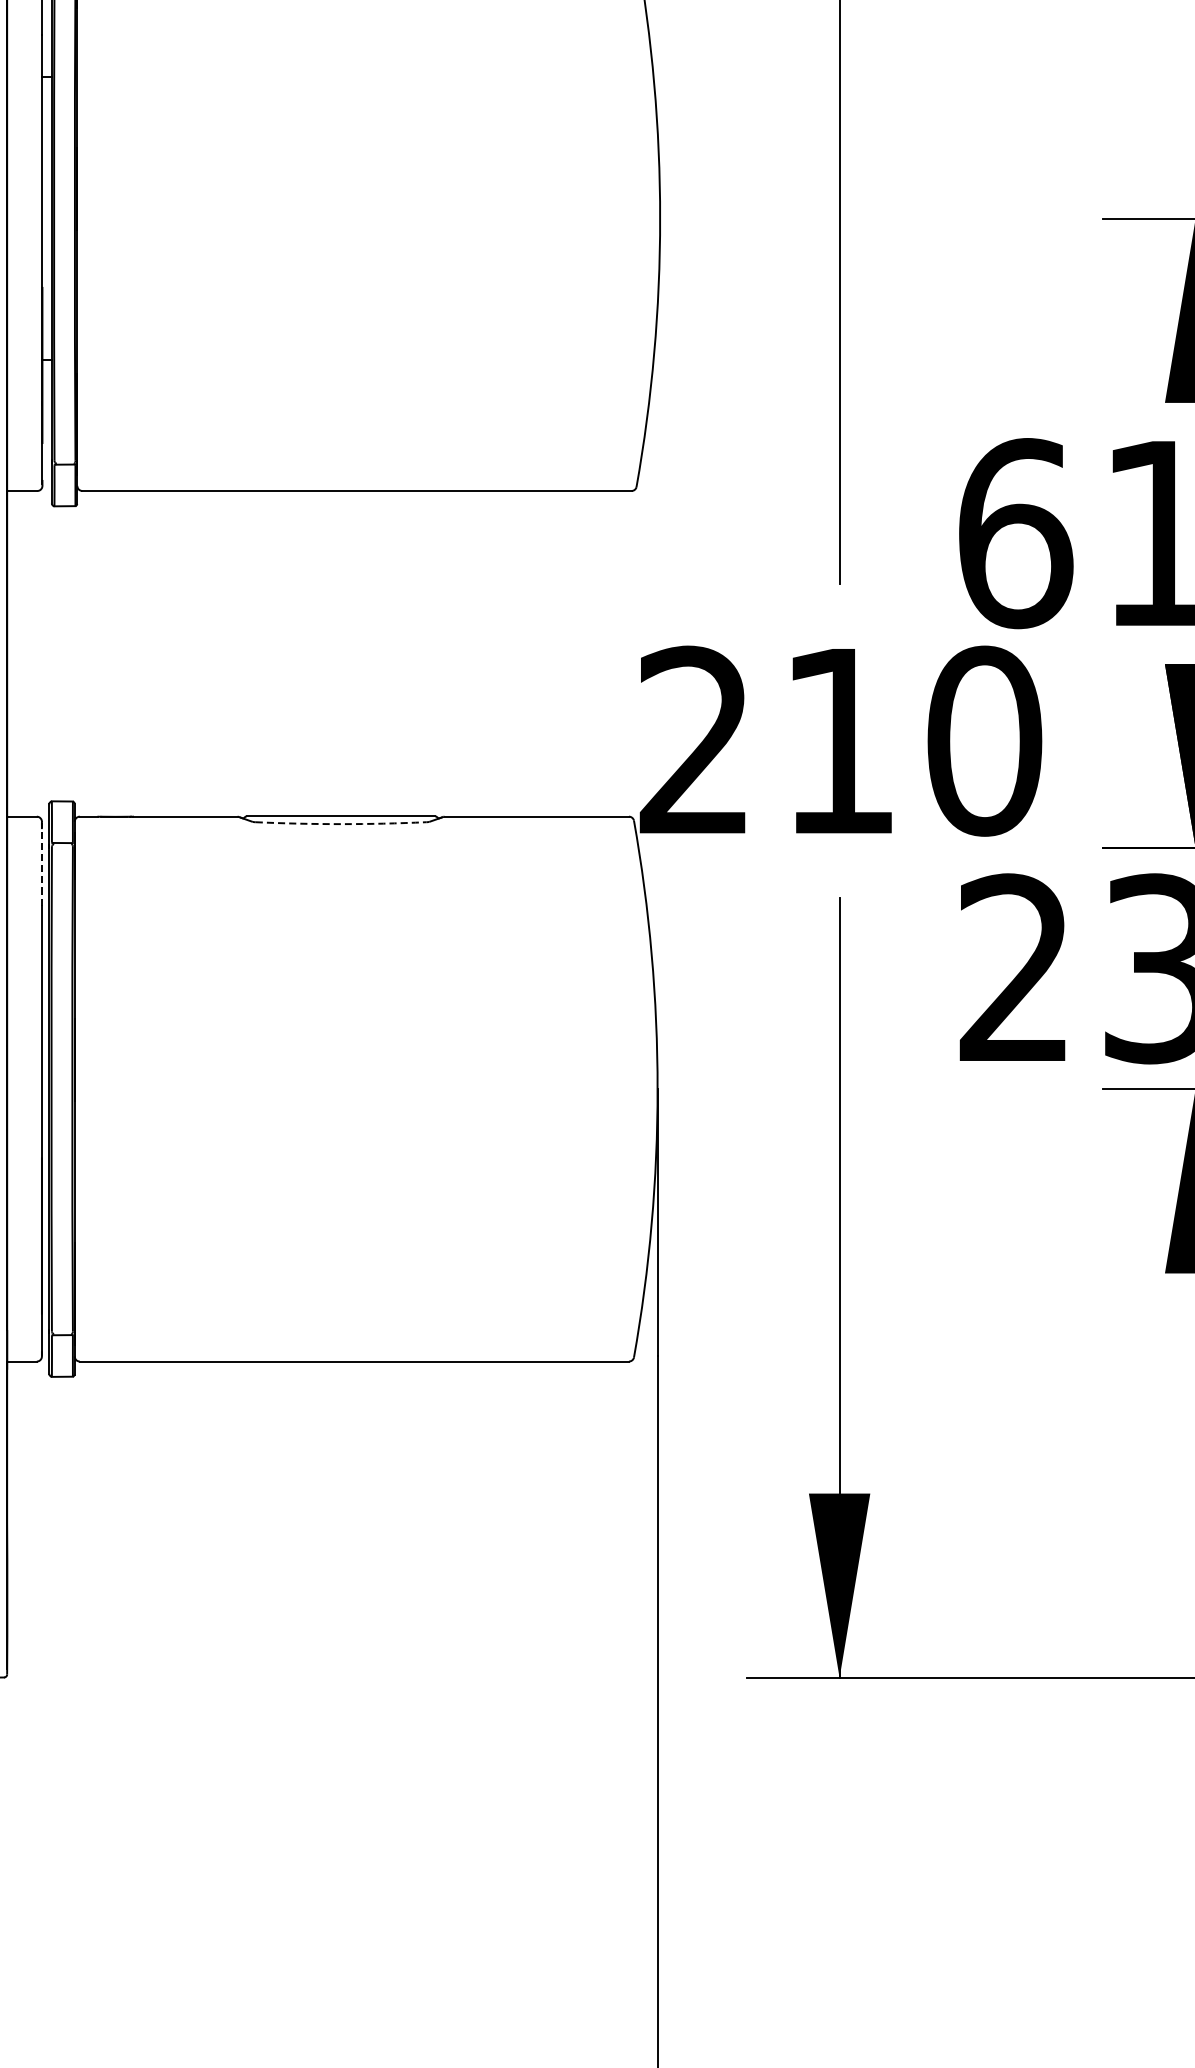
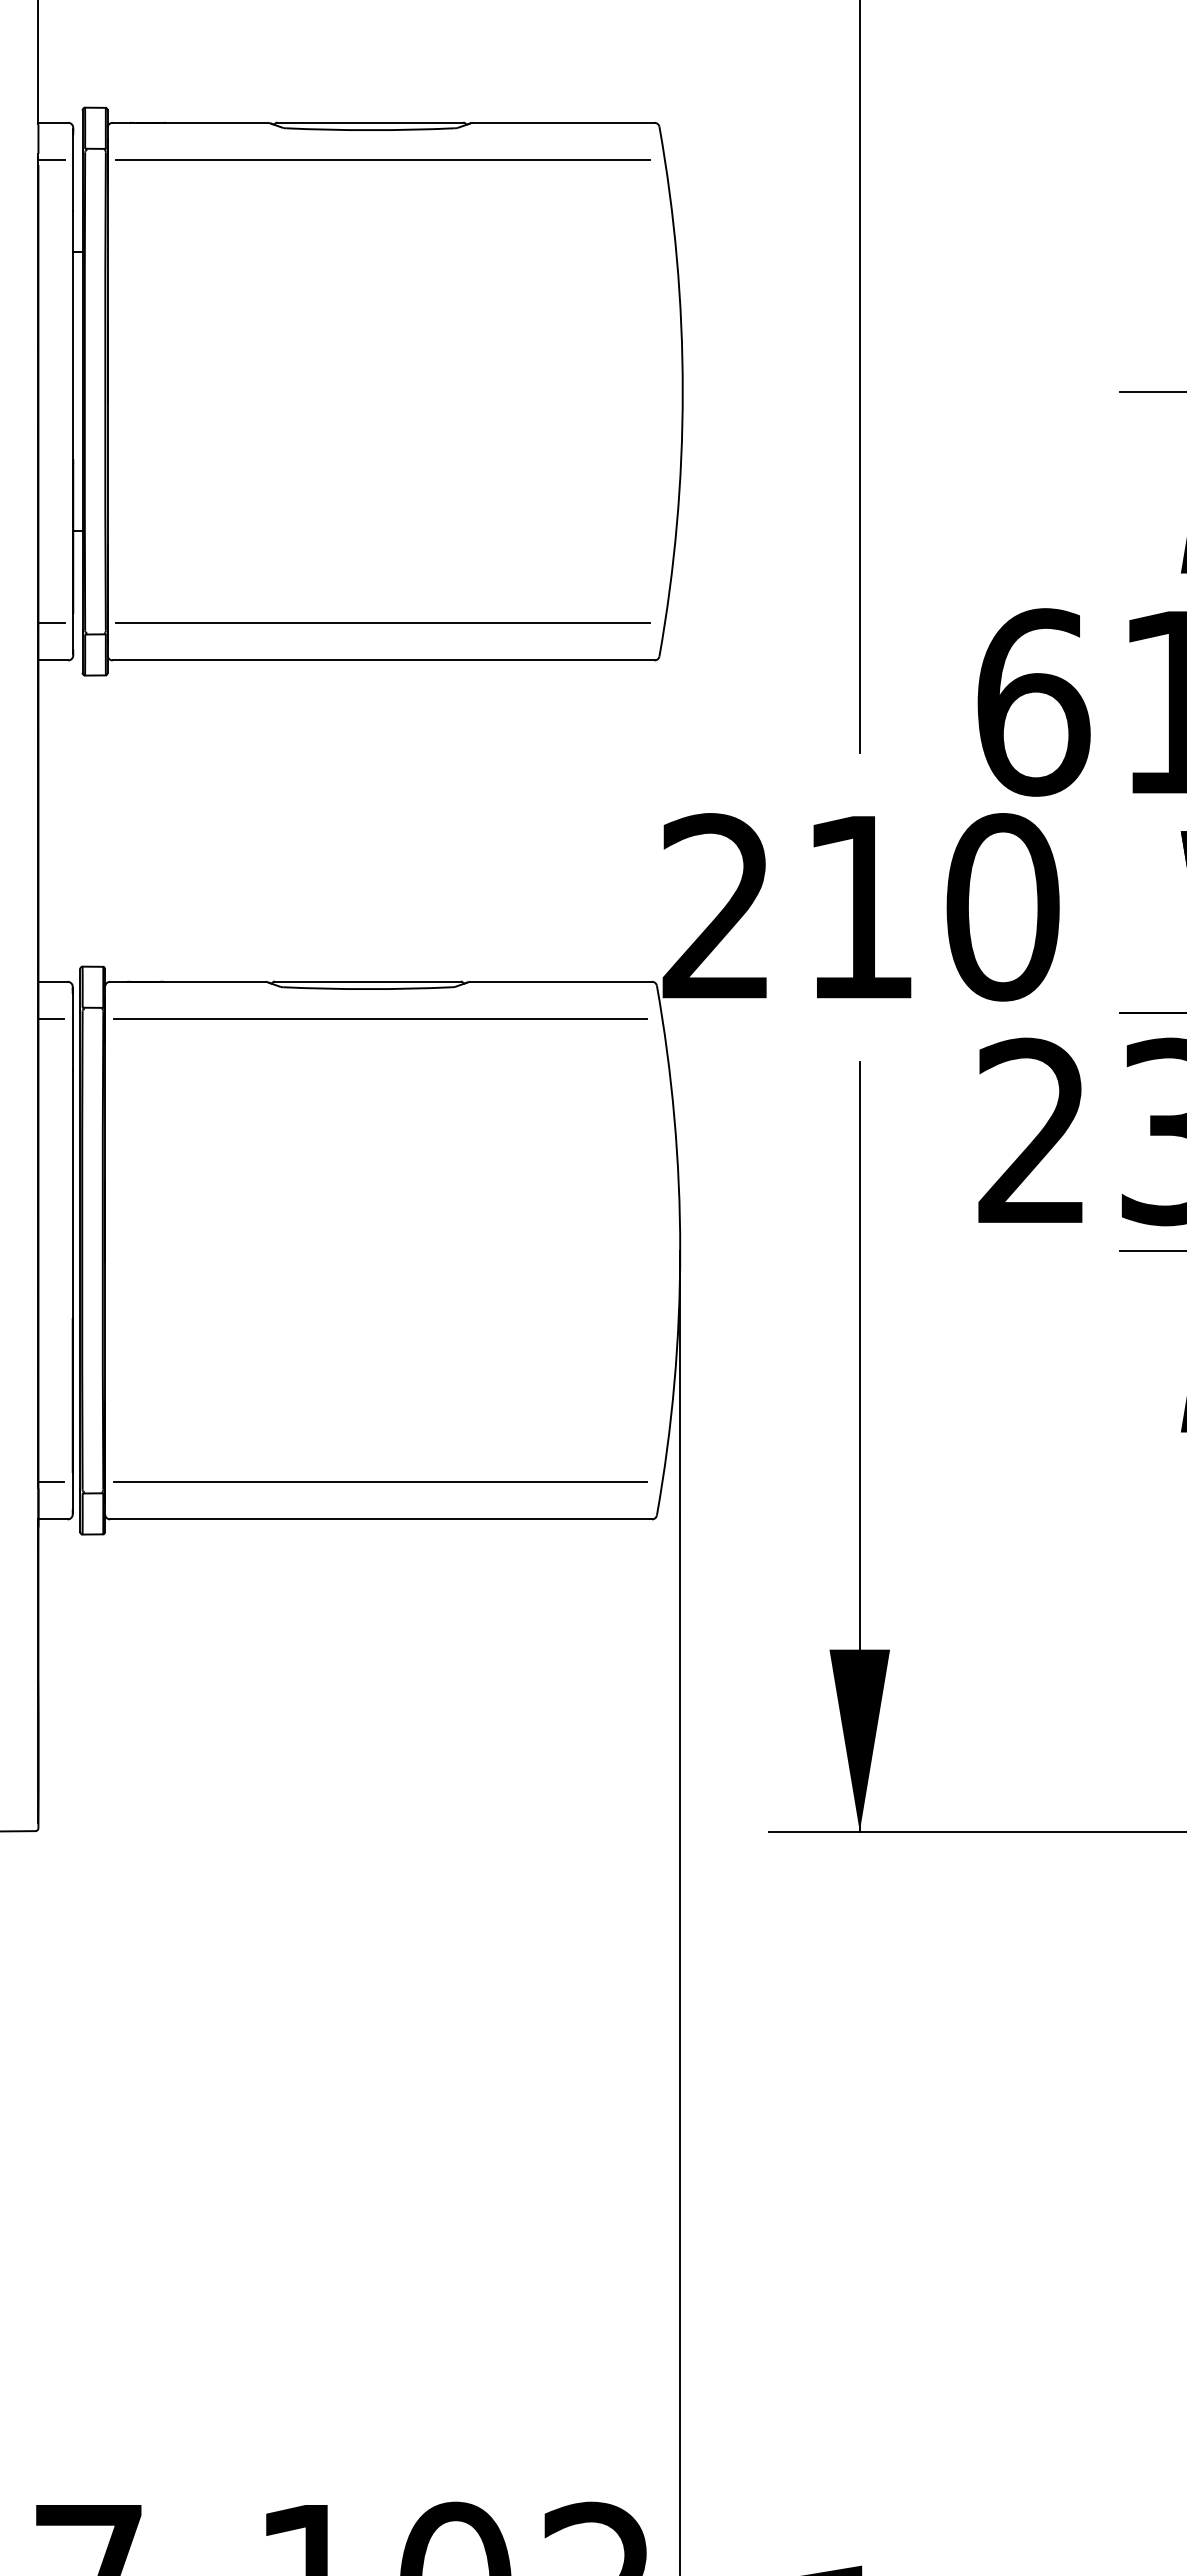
line: (20, 452) -> (51, 622), added
line: (355, 452) -> (382, 622), added
arc: (340, 824) -> (367, 989), dashed -> solid
line: (20, 854) -> (51, 1019), added
line: (353, 854) -> (380, 1019), added
line: (41, 864) -> (72, 1028), dashed -> solid
line: (20, 1323) -> (51, 1481), added
line: (353, 1323) -> (380, 1481), added

